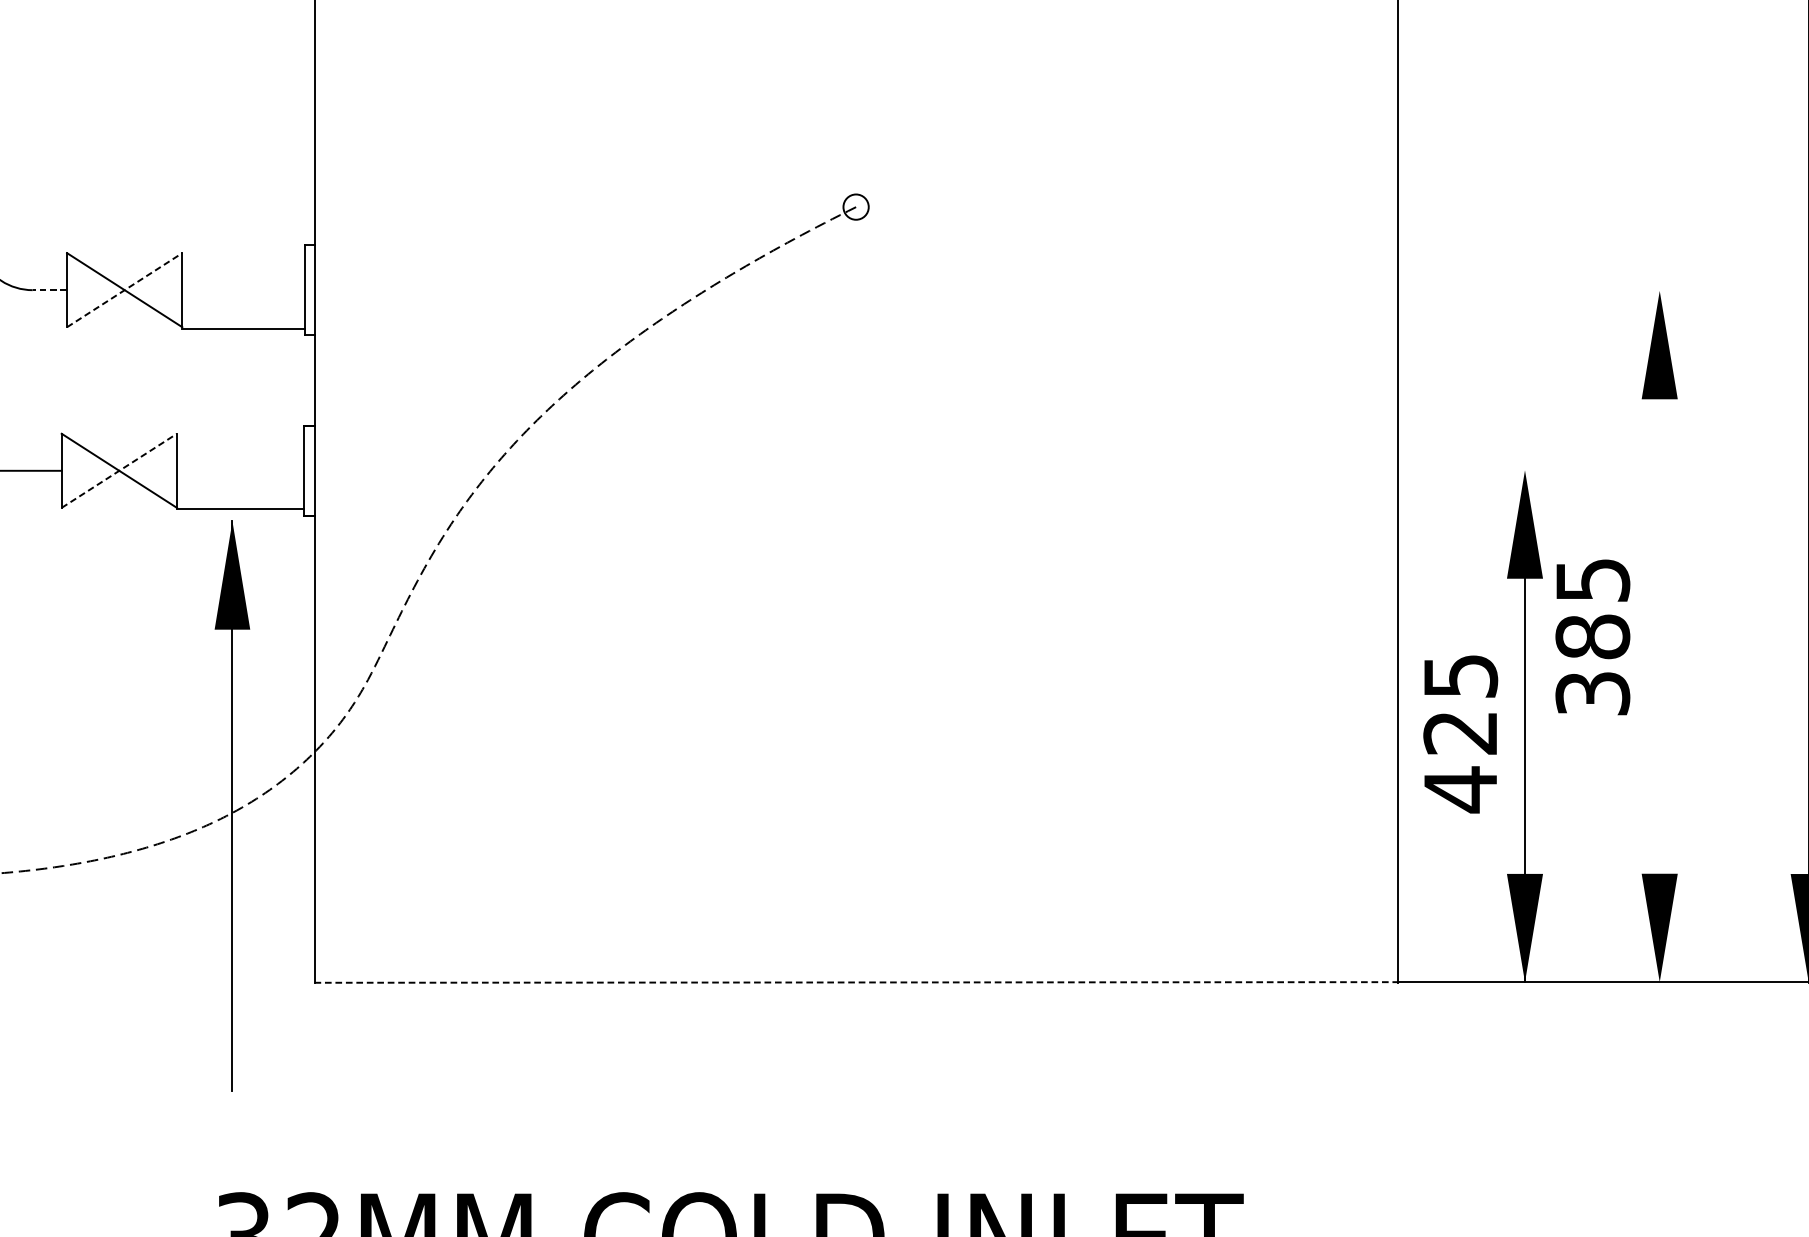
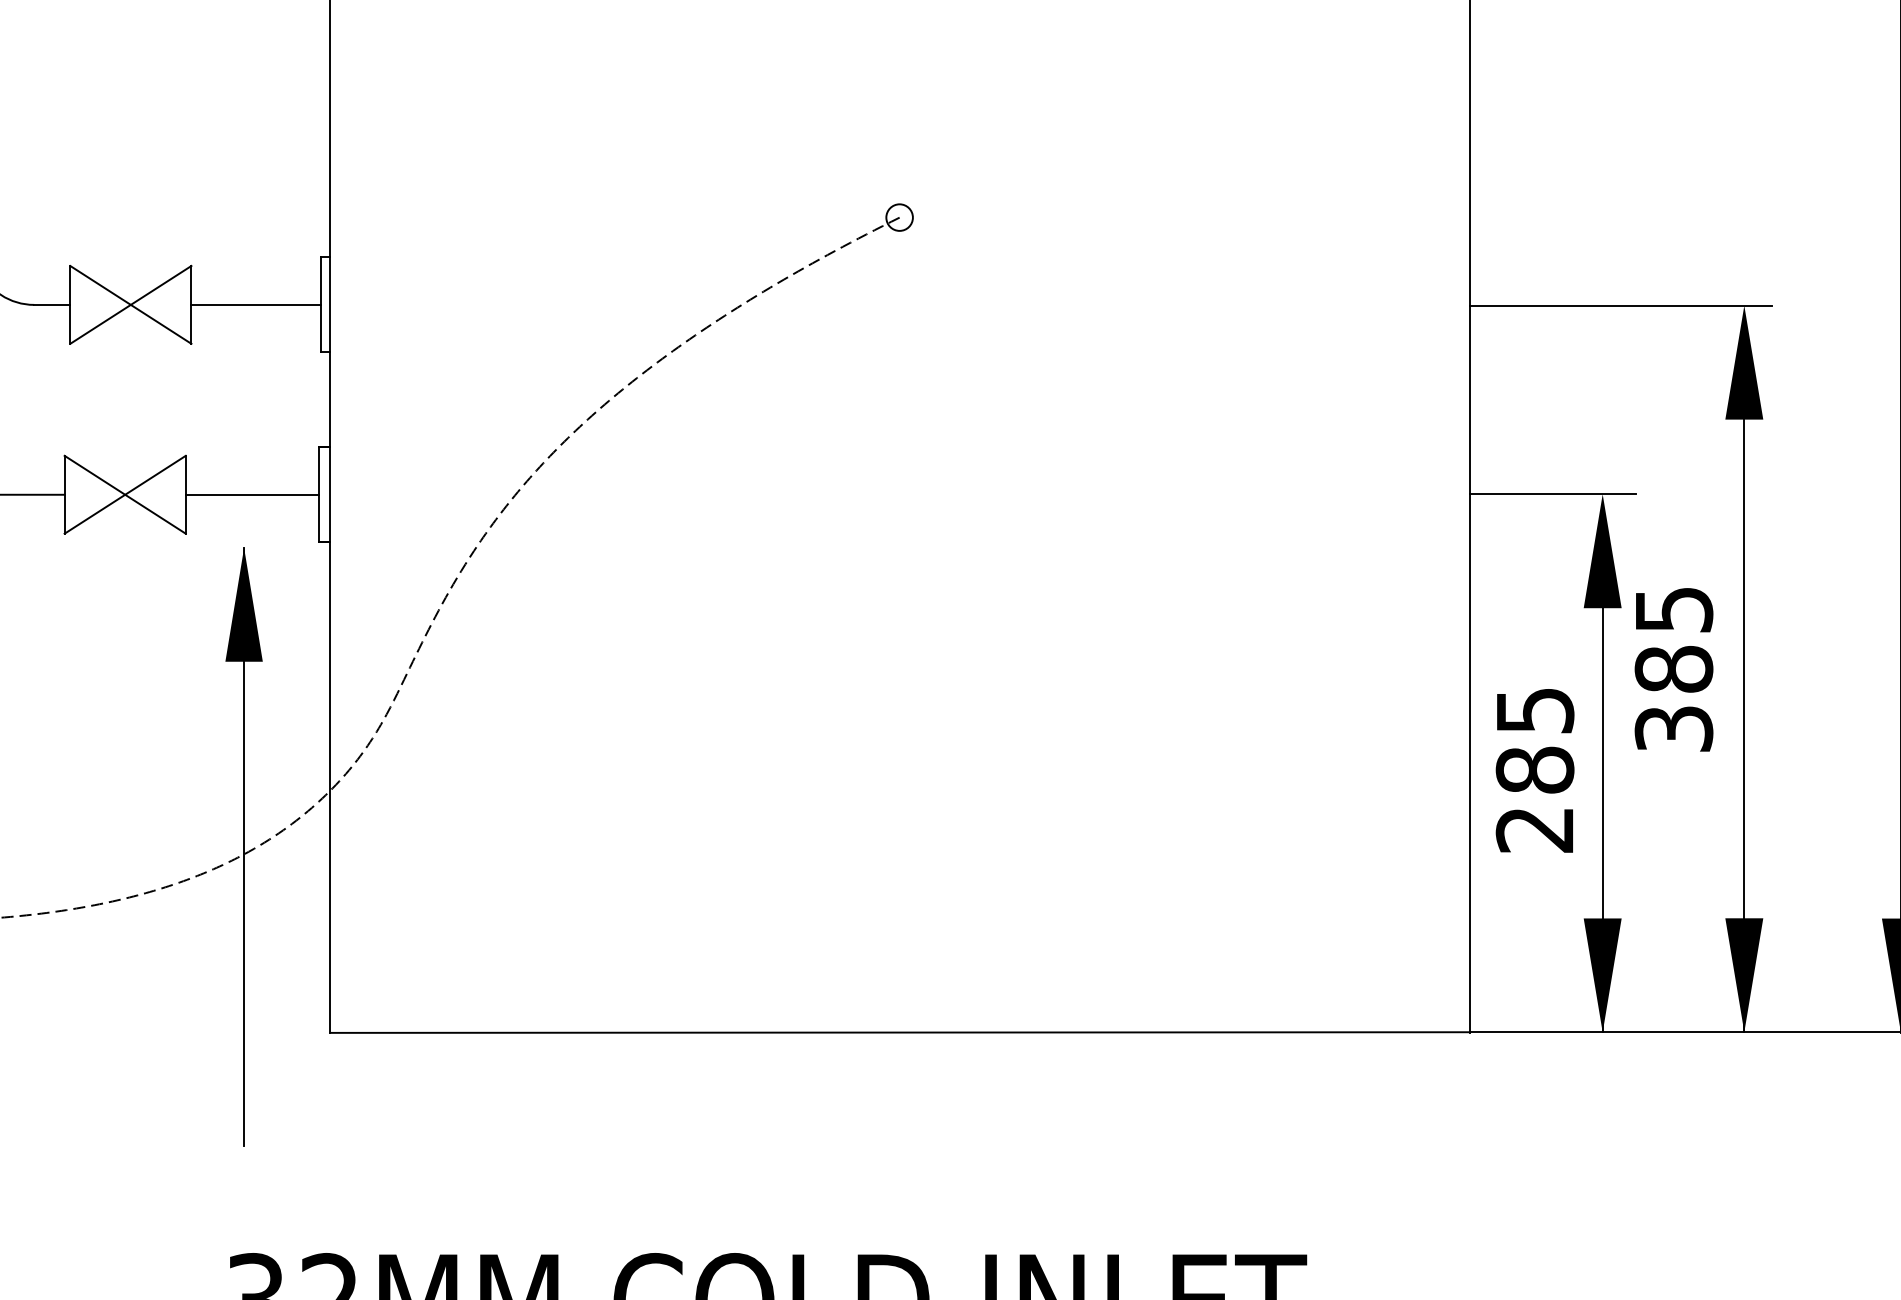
line: (49, 289) -> (51, 304), dashed -> solid
line: (124, 289) -> (130, 304), dashed -> solid
line: (1541, 290) -> (1620, 305), added
line: (243, 328) -> (255, 304), moved
line: (119, 470) -> (125, 494), dashed -> solid
line: (1477, 470) -> (1552, 494), added
line: (239, 508) -> (251, 494), moved
line: (1659, 690) -> (1744, 725), added
text: (1460, 761) -> (1534, 800), 425 -> 285
line: (855, 982) -> (899, 1032), dashed -> solid

